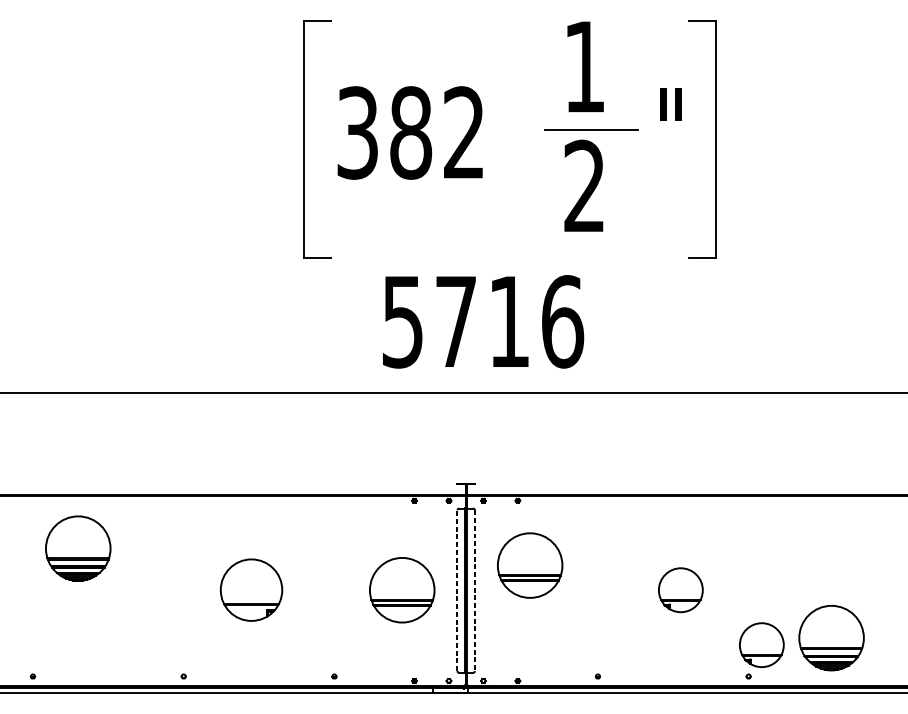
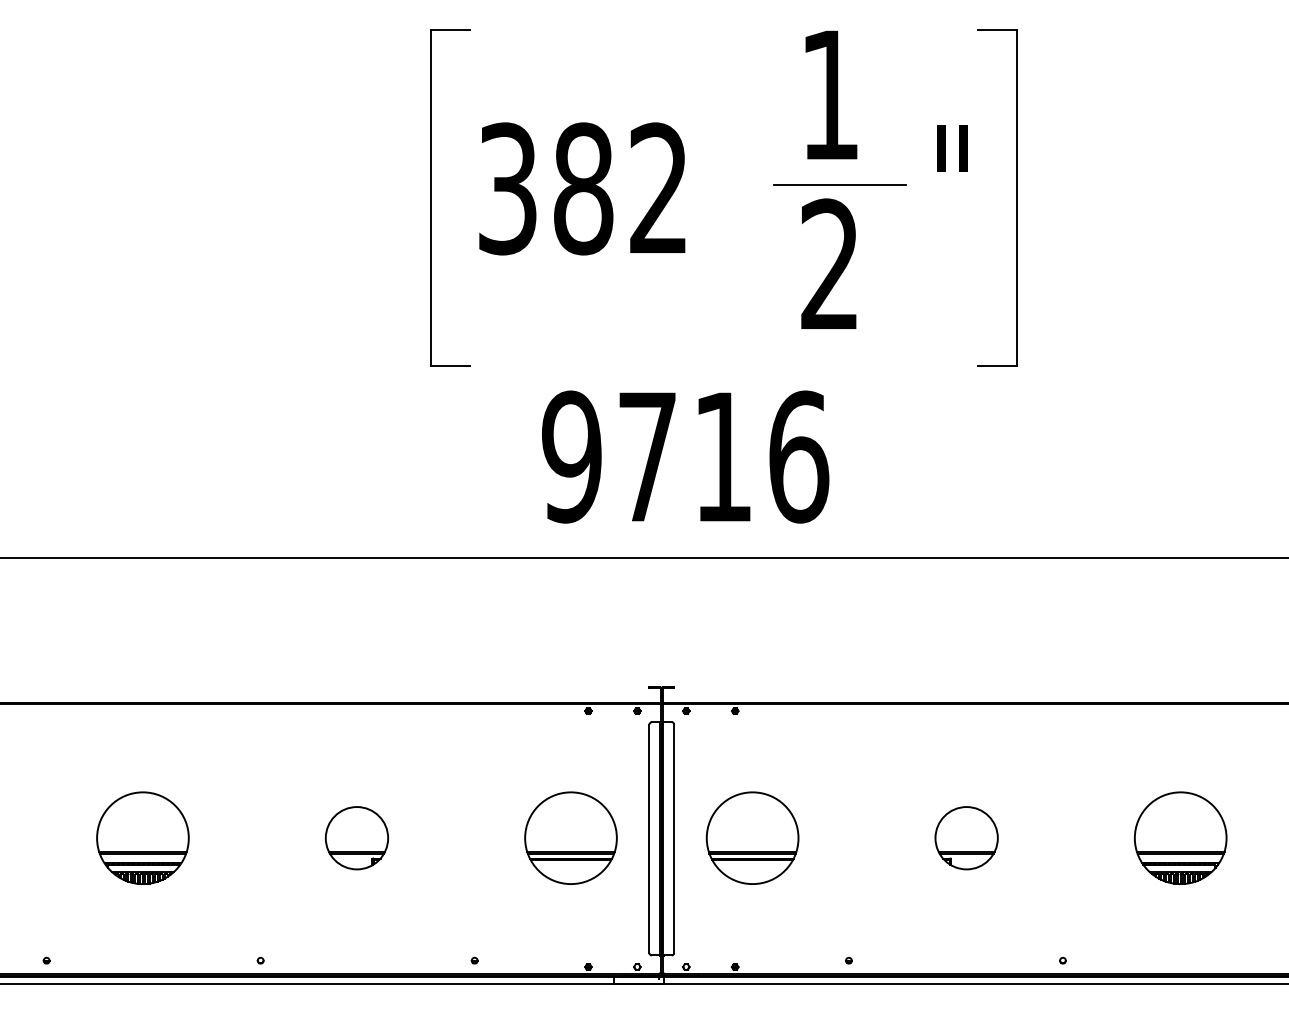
text: (402, 321) -> (571, 456), 5716 -> 9716
part: (77, 548) -> (142, 837), moved
part: (530, 565) -> (752, 837), moved
part: (251, 590) -> (356, 838), size x0.71
line: (457, 590) -> (649, 838), dashed -> solid
line: (475, 591) -> (674, 839), dashed -> solid
part: (831, 637) -> (1180, 837), moved
part: (761, 645) -> (1081, 916), removed

